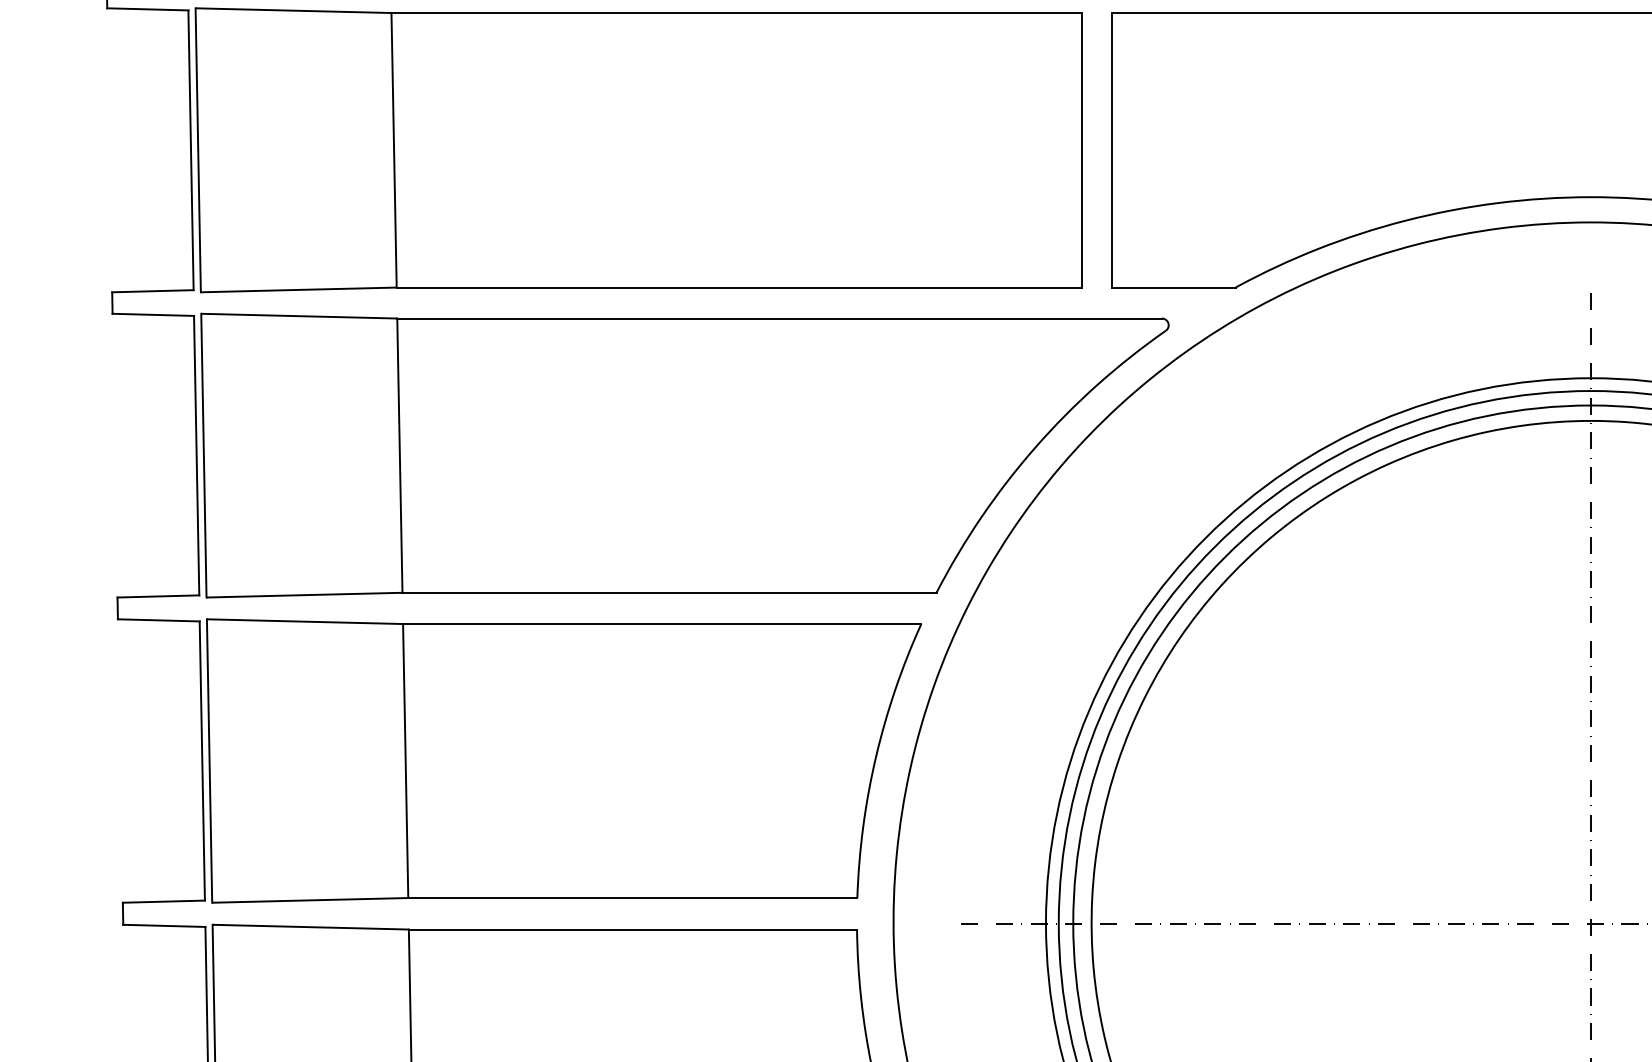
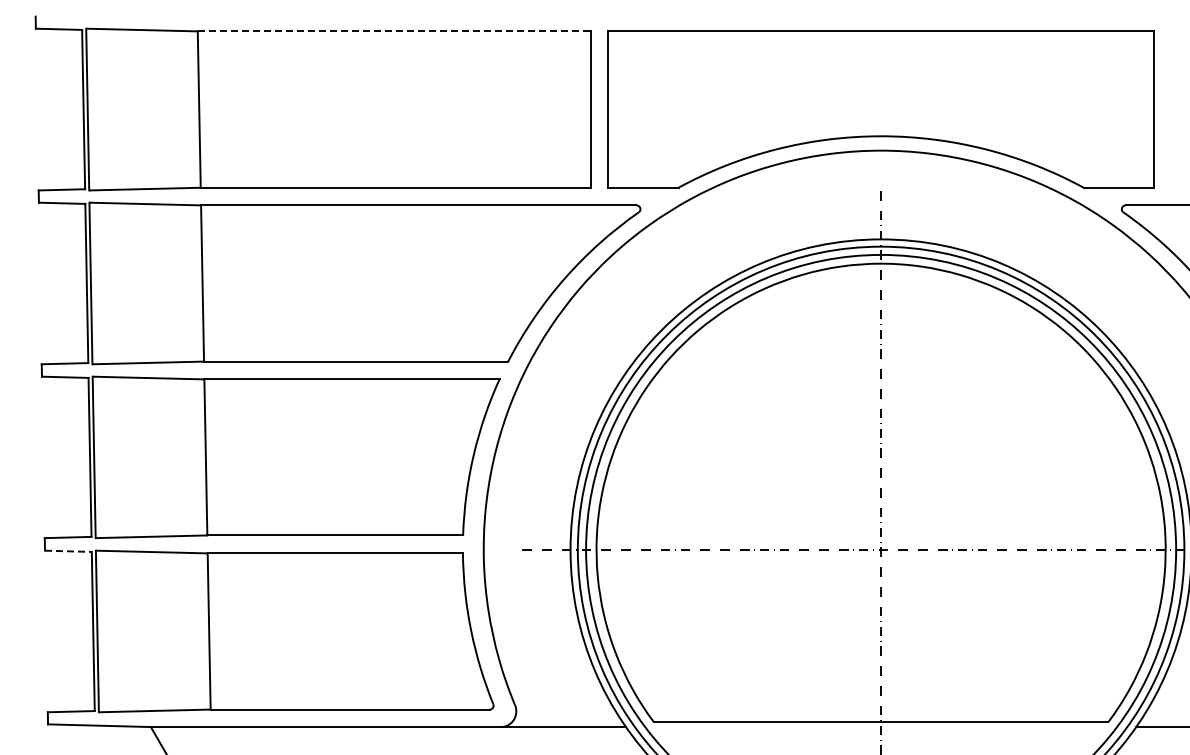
line: (736, 13) -> (394, 31), solid -> dashed
line: (164, 926) -> (68, 551), solid -> dashed

